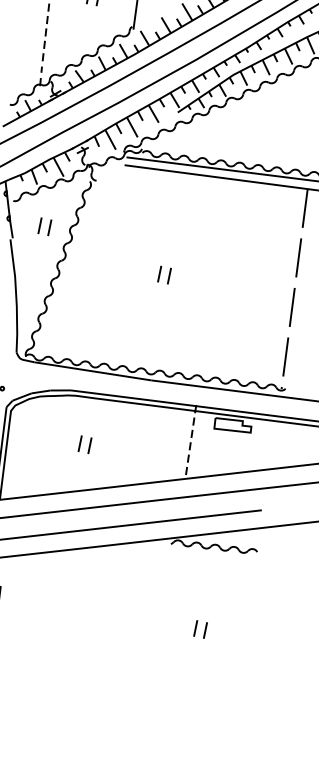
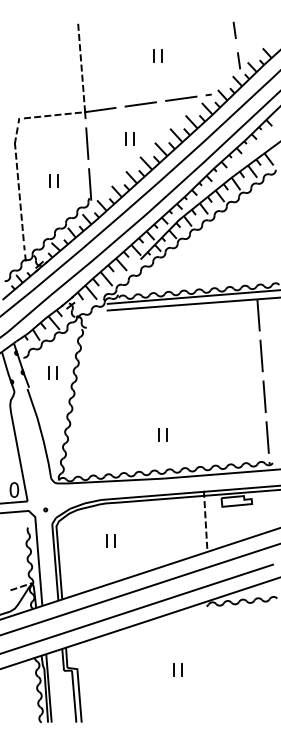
part: (164, 274) -> (162, 434), moved
part: (84, 443) -> (110, 540), moved
part: (200, 628) -> (177, 669), moved

